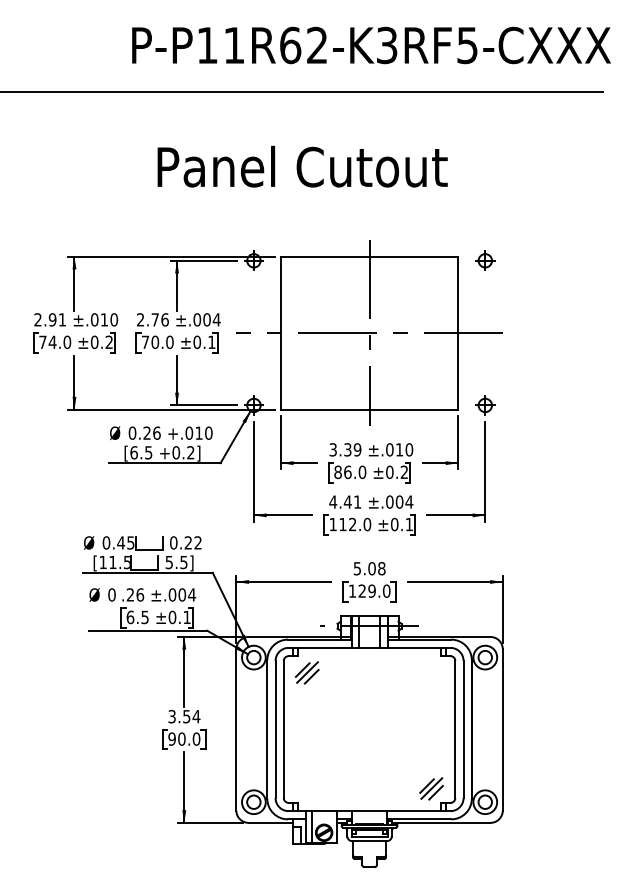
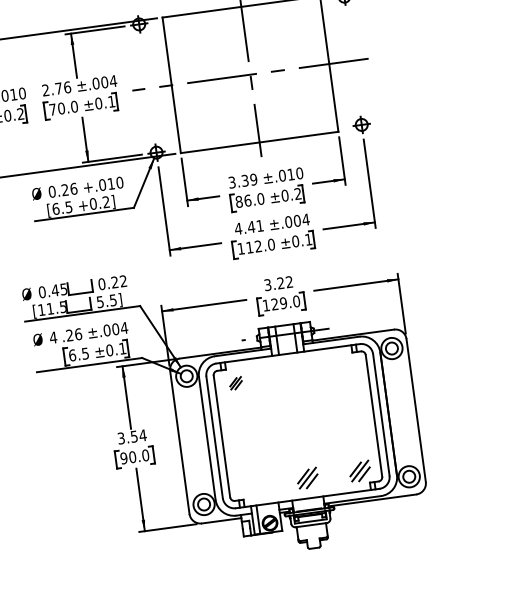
text: (369, 568) -> (278, 283), 5.08 -> 3.22
text: (111, 594) -> (52, 337), 0 -> 4
part: (307, 672) -> (236, 383), size x0.6
part: (372, 788) -> (307, 478), added

